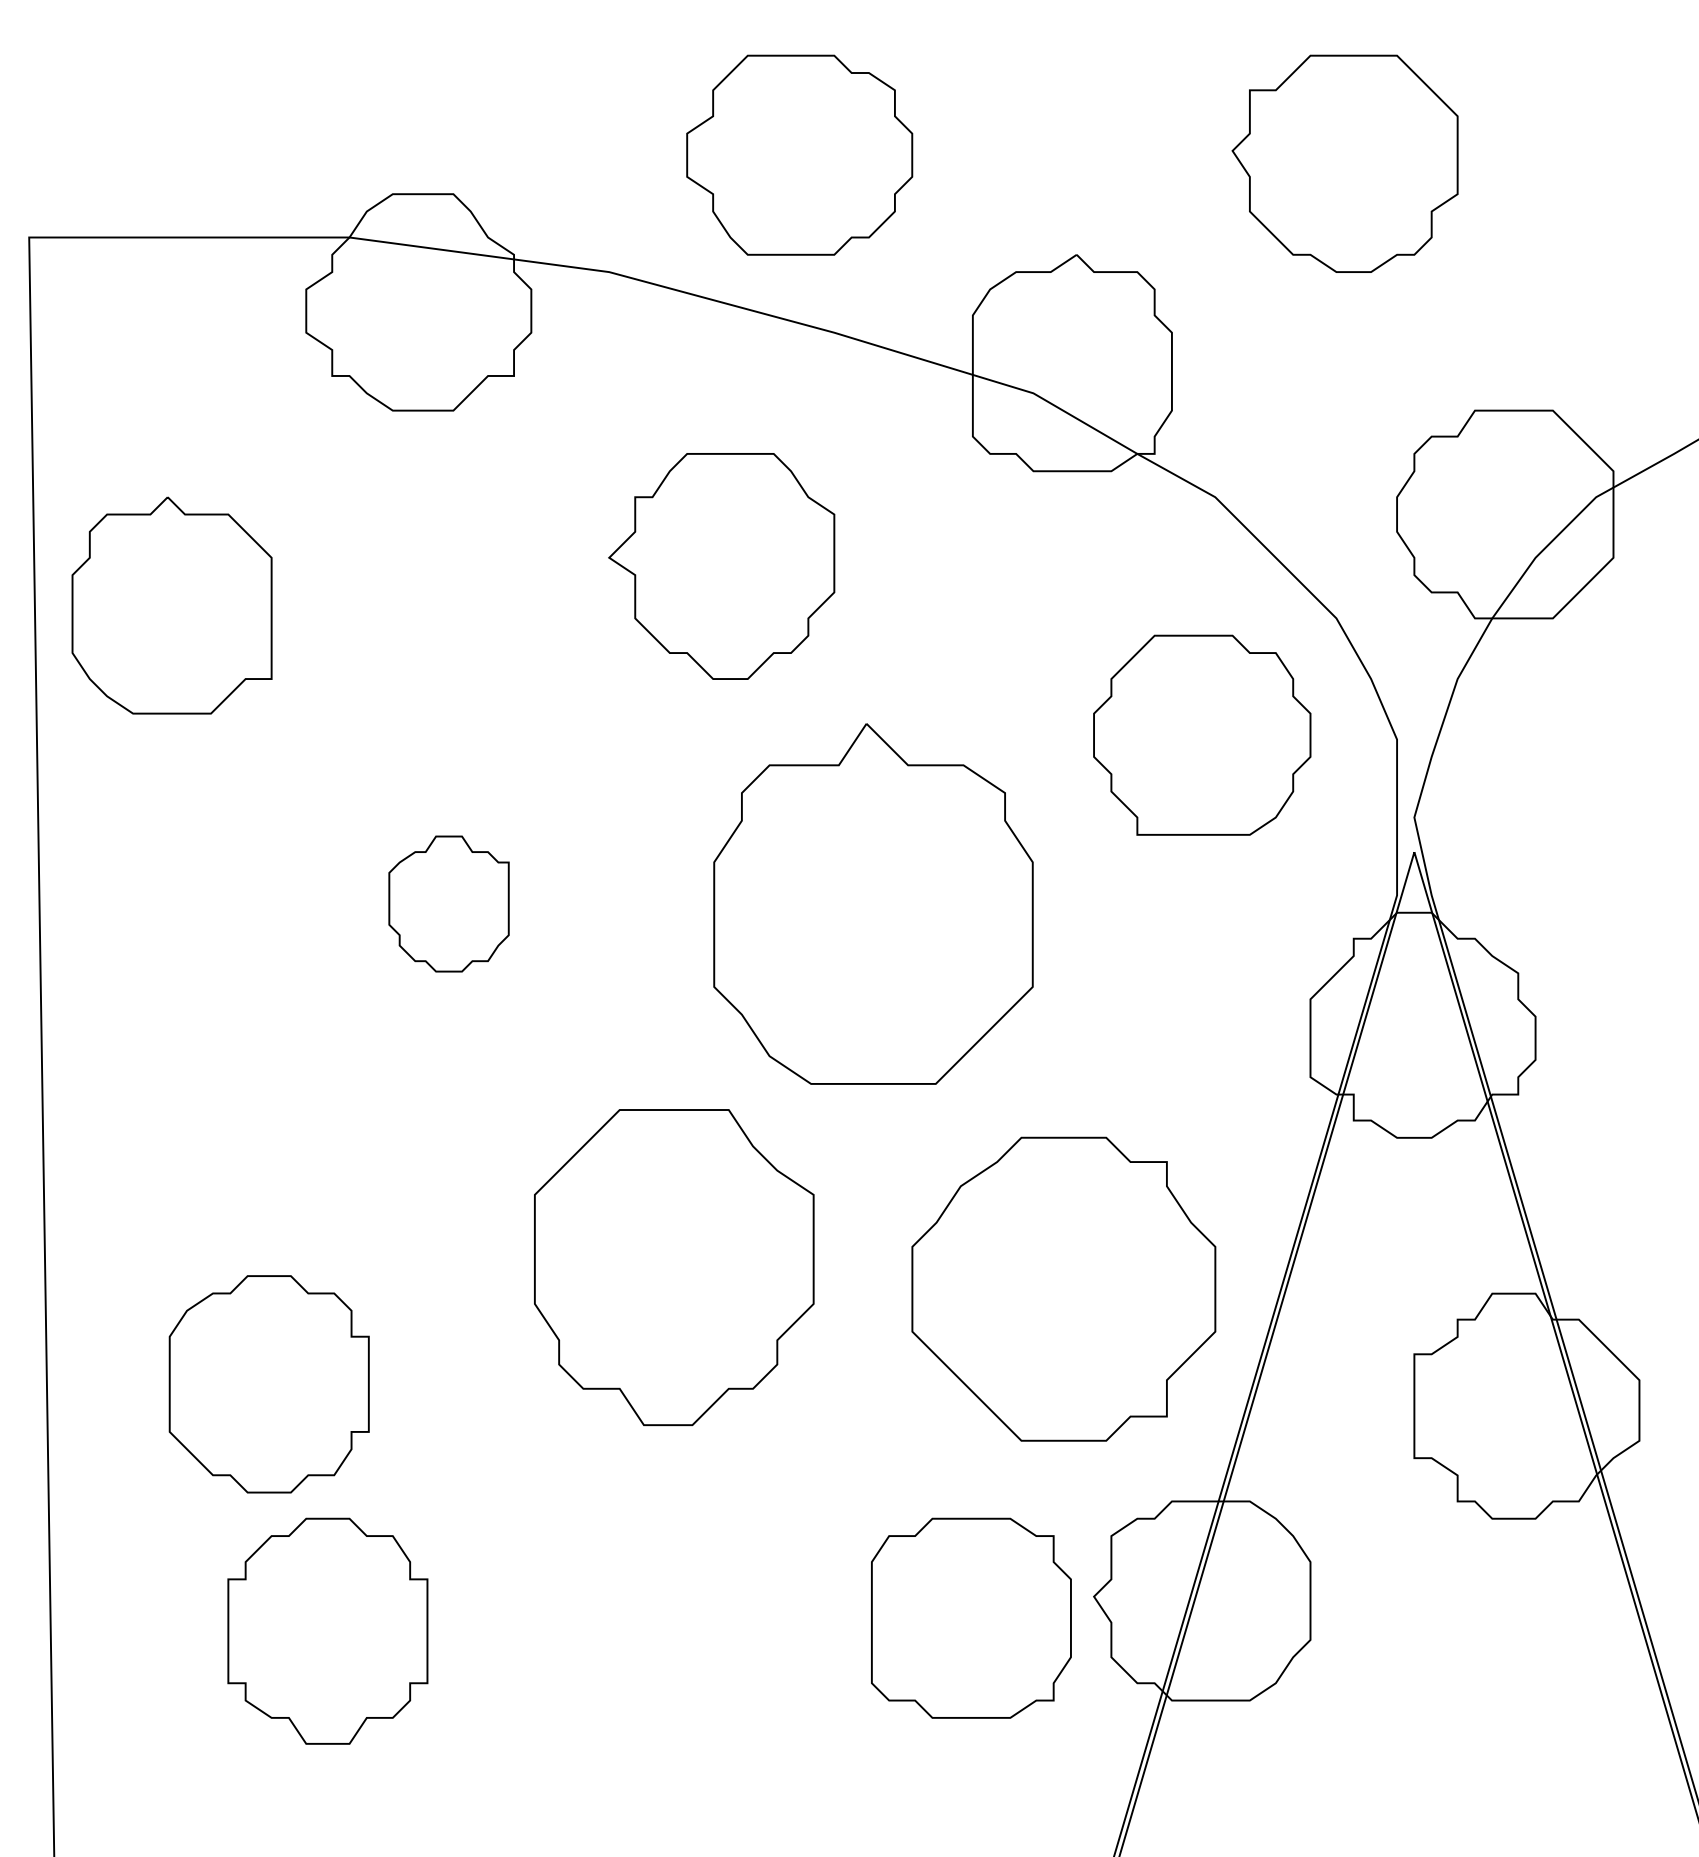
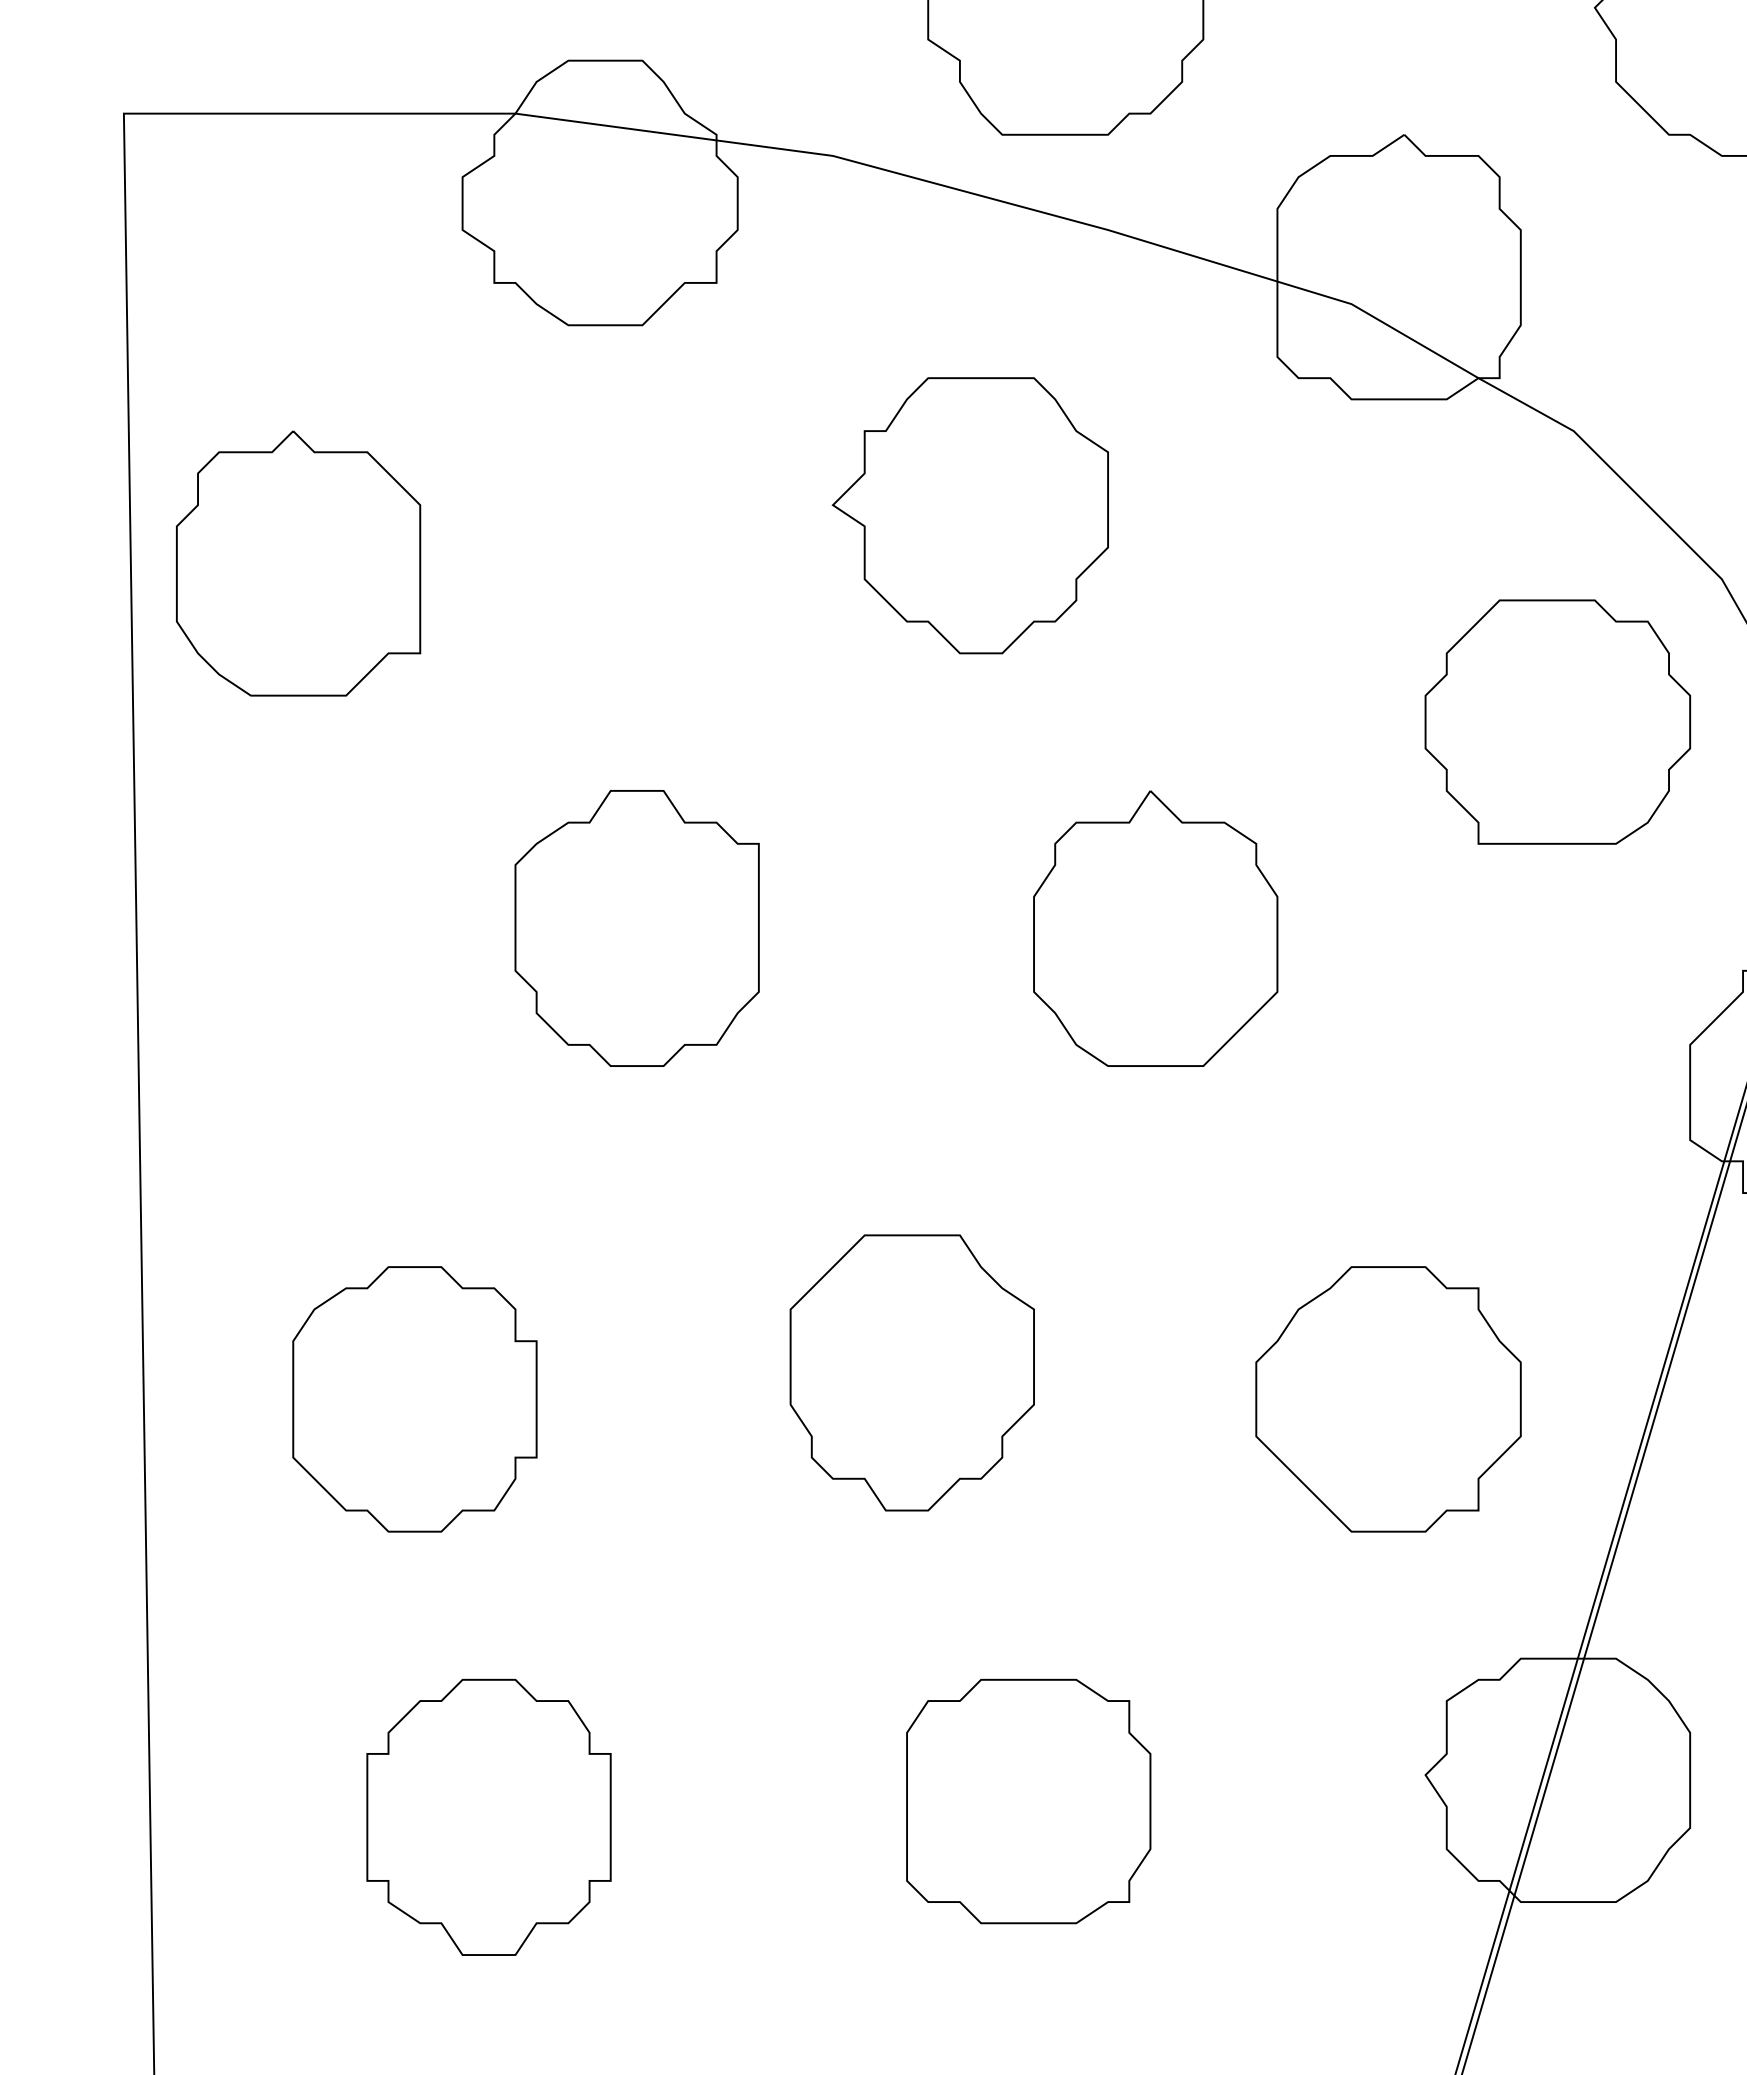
part: (448, 903) -> (636, 927), size x1.67
part: (872, 904) -> (1154, 928), size x0.62
part: (673, 1267) -> (911, 1372), size x0.71
part: (1063, 1289) -> (1388, 1399), size x0.71
part: (268, 1384) -> (413, 1399), moved
part: (971, 1617) -> (1028, 1800), moved

